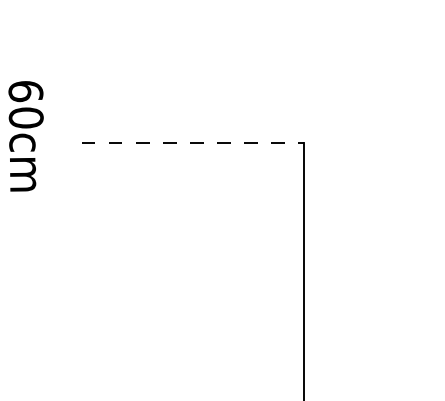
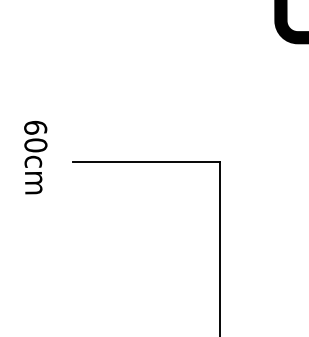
line: (192, 143) -> (146, 162), dashed -> solid

